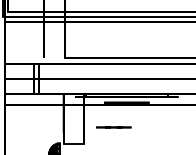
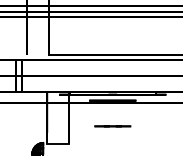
line: (113, 127) -> (112, 126), moved

